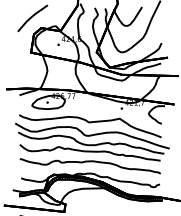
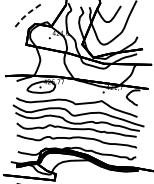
line: (31, 17) -> (26, 14), solid -> dashed

